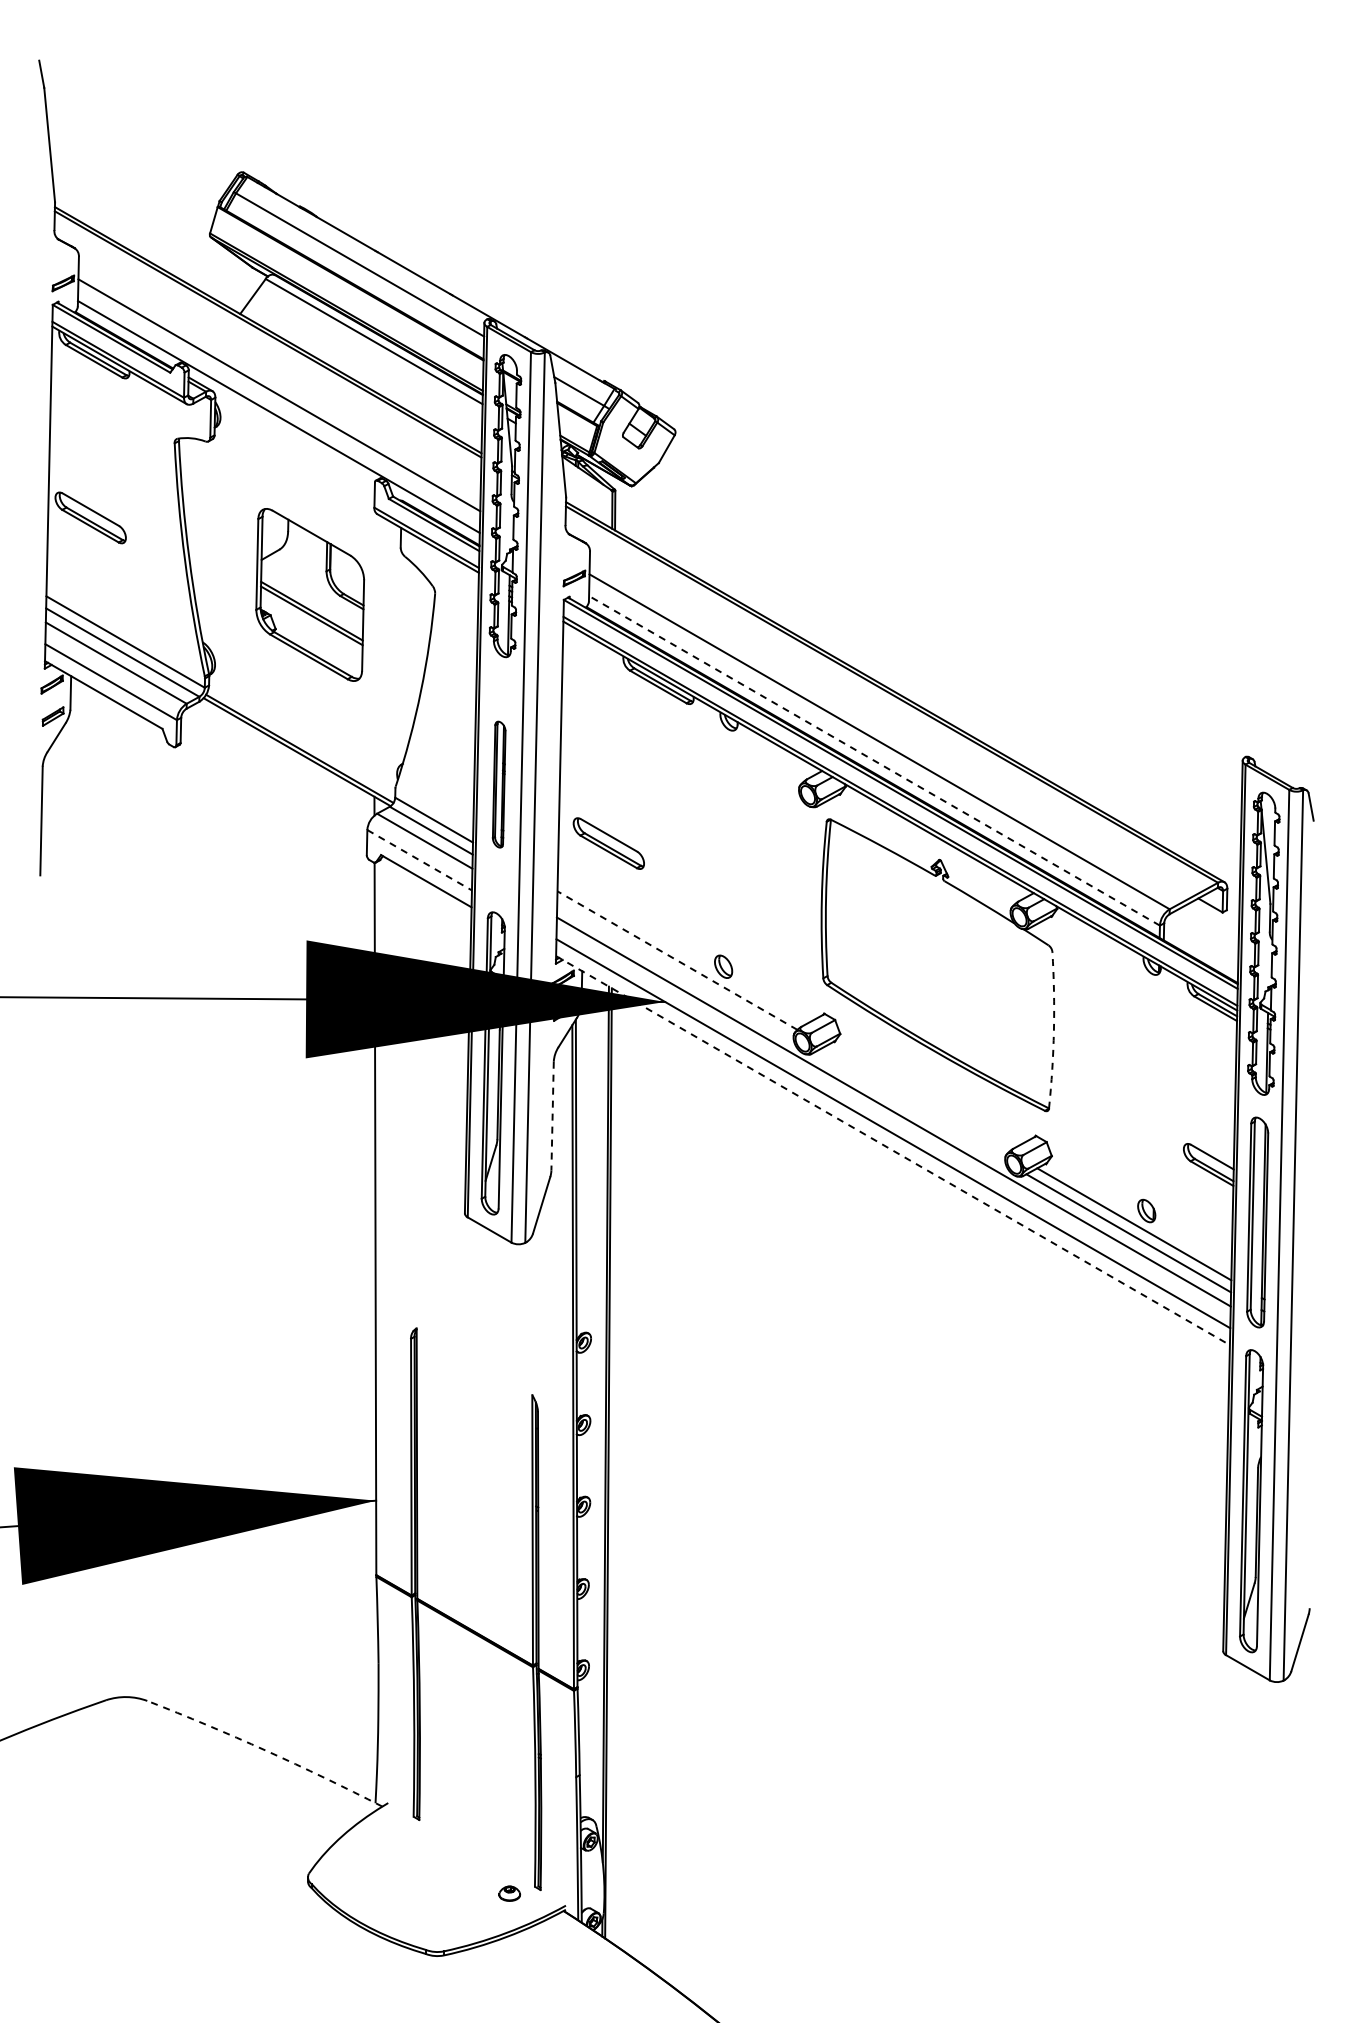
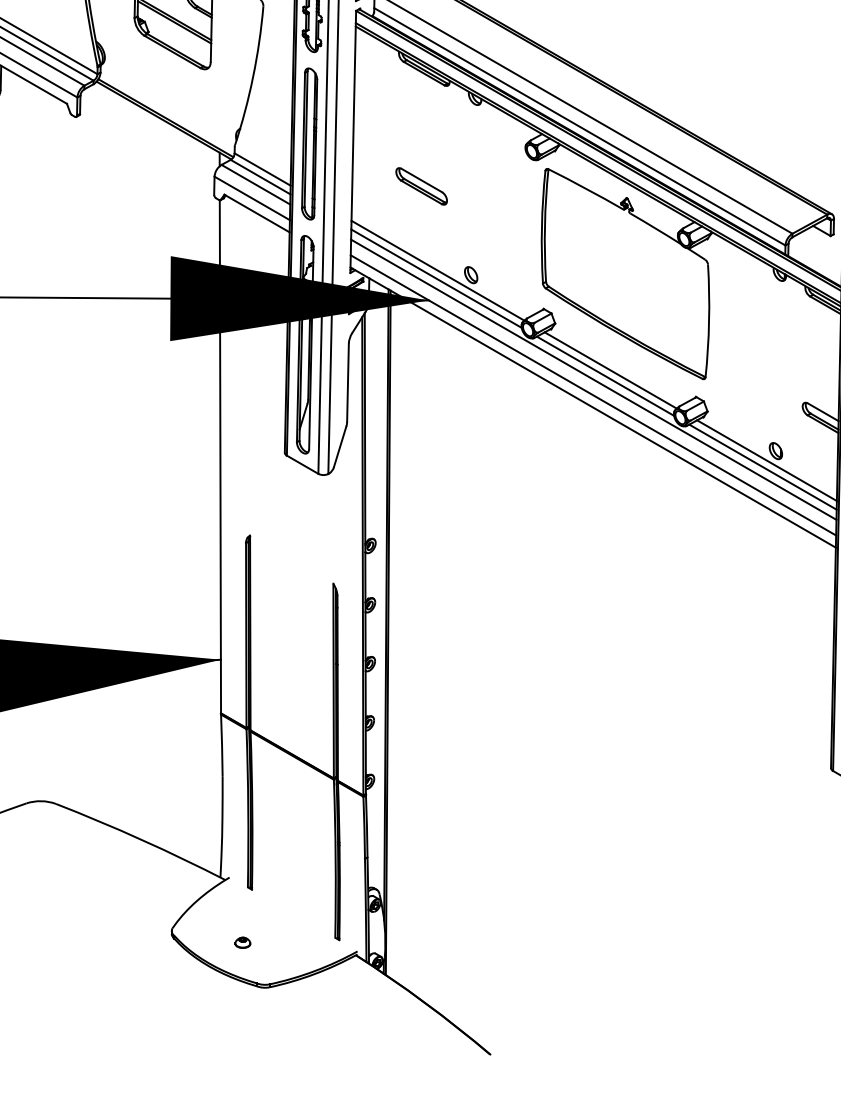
line: (874, 760) -> (579, 126), dashed -> solid
part: (498, 784) -> (309, 143), size x1.67
part: (608, 843) -> (421, 186), moved
line: (420, 860) -> (252, 198), dashed -> solid
line: (677, 960) -> (437, 270), dashed -> solid
line: (675, 971) -> (436, 278), added
arc: (1053, 1030) -> (708, 321), dashed -> solid
line: (917, 1099) -> (610, 370), added
line: (909, 1107) -> (605, 376), added
line: (552, 1116) -> (347, 383), dashed -> solid
line: (893, 1150) -> (593, 407), dashed -> solid
arc: (266, 1750) -> (141, 839), dashed -> solid
part: (509, 1893) -> (242, 942), moved

